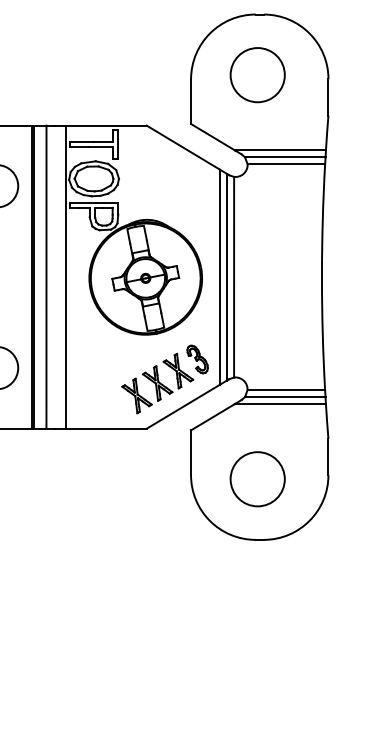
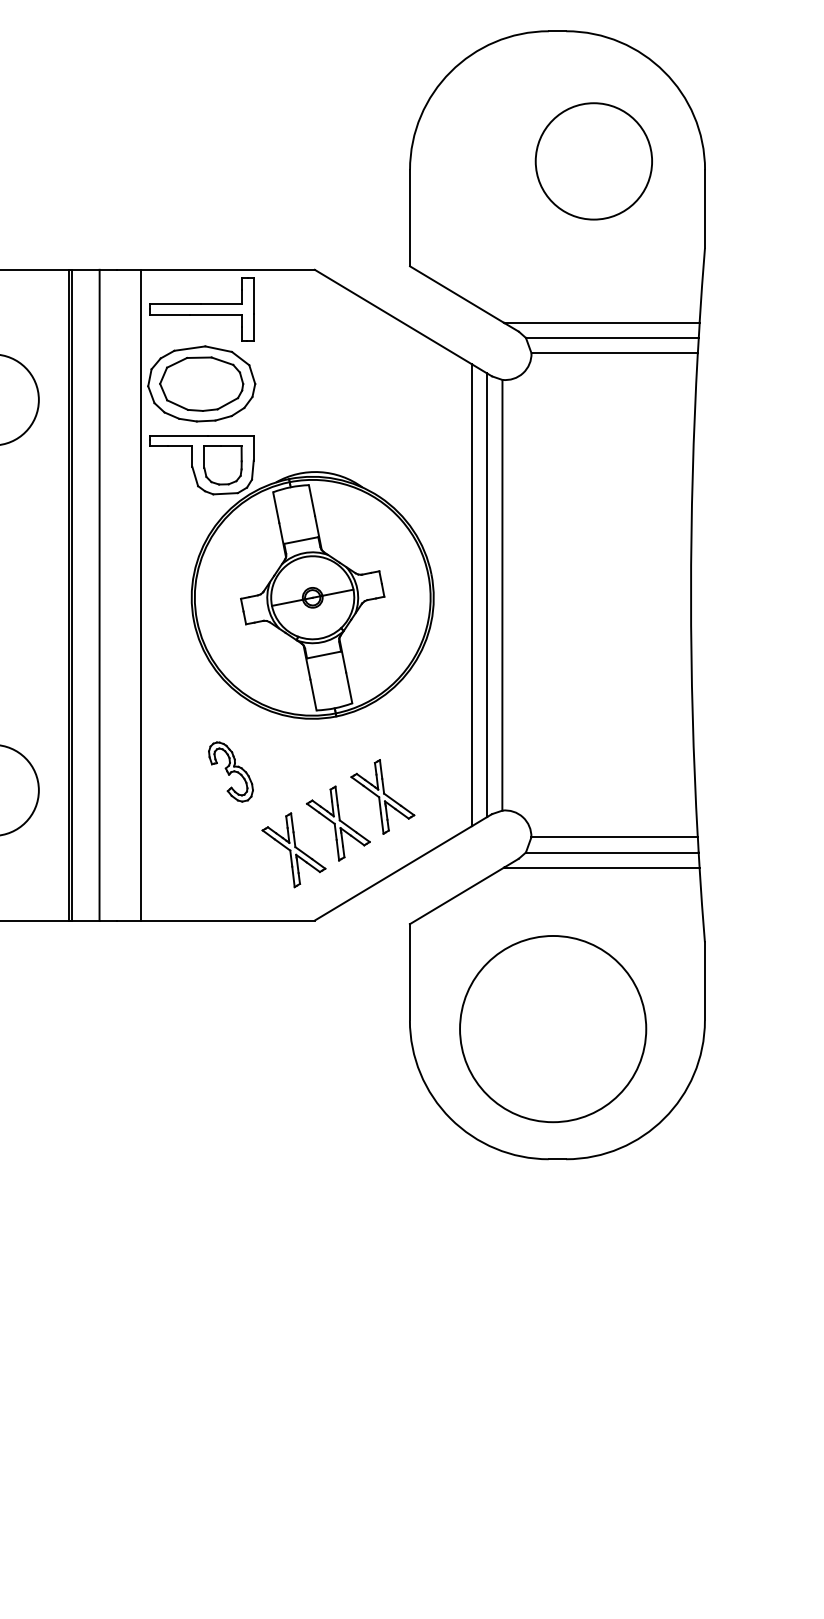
circle: (257, 75) -> (593, 162), moved
part: (197, 359) -> (230, 771), moved
circle: (257, 479) -> (552, 1029), size x1.6

